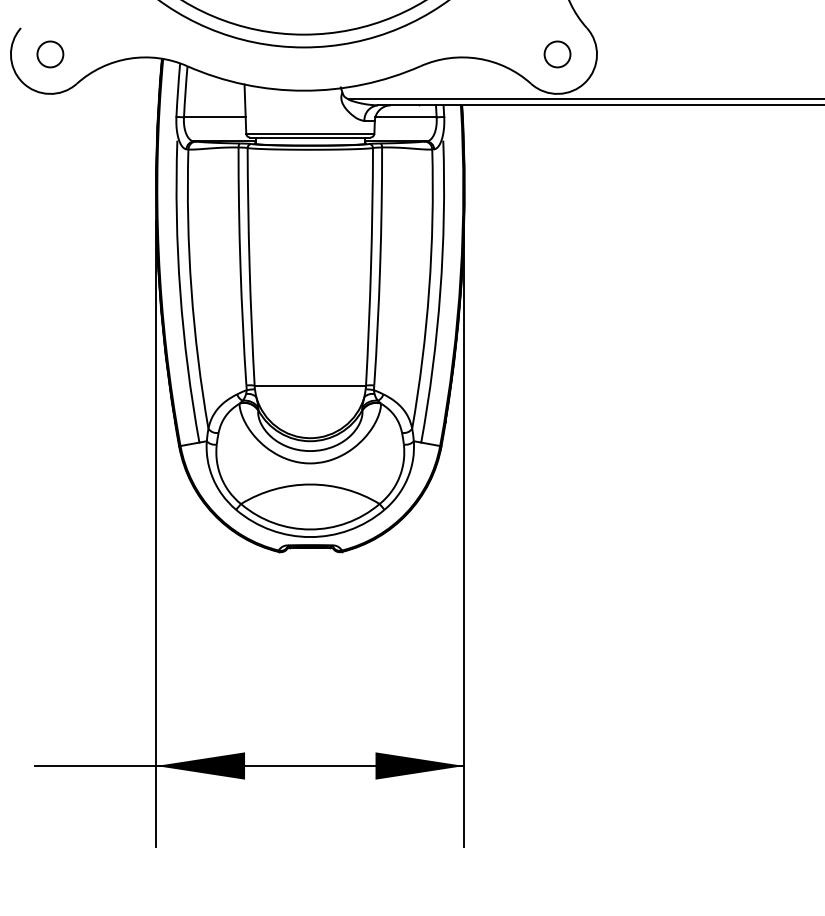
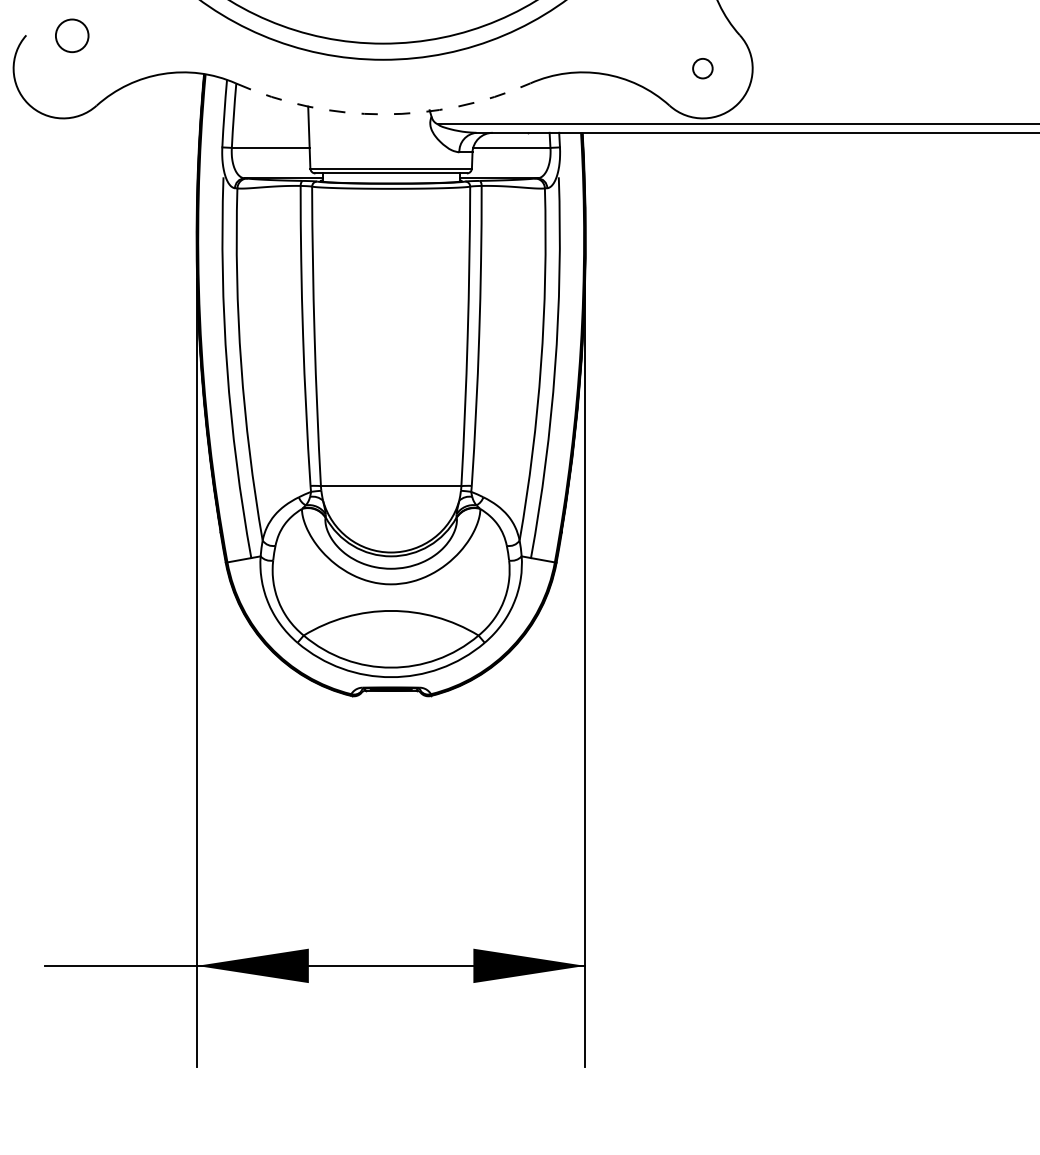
circle: (50, 54) -> (72, 35), moved
circle: (557, 54) -> (702, 68), size x0.6
arc: (303, 90) -> (382, 114), solid -> dashed

